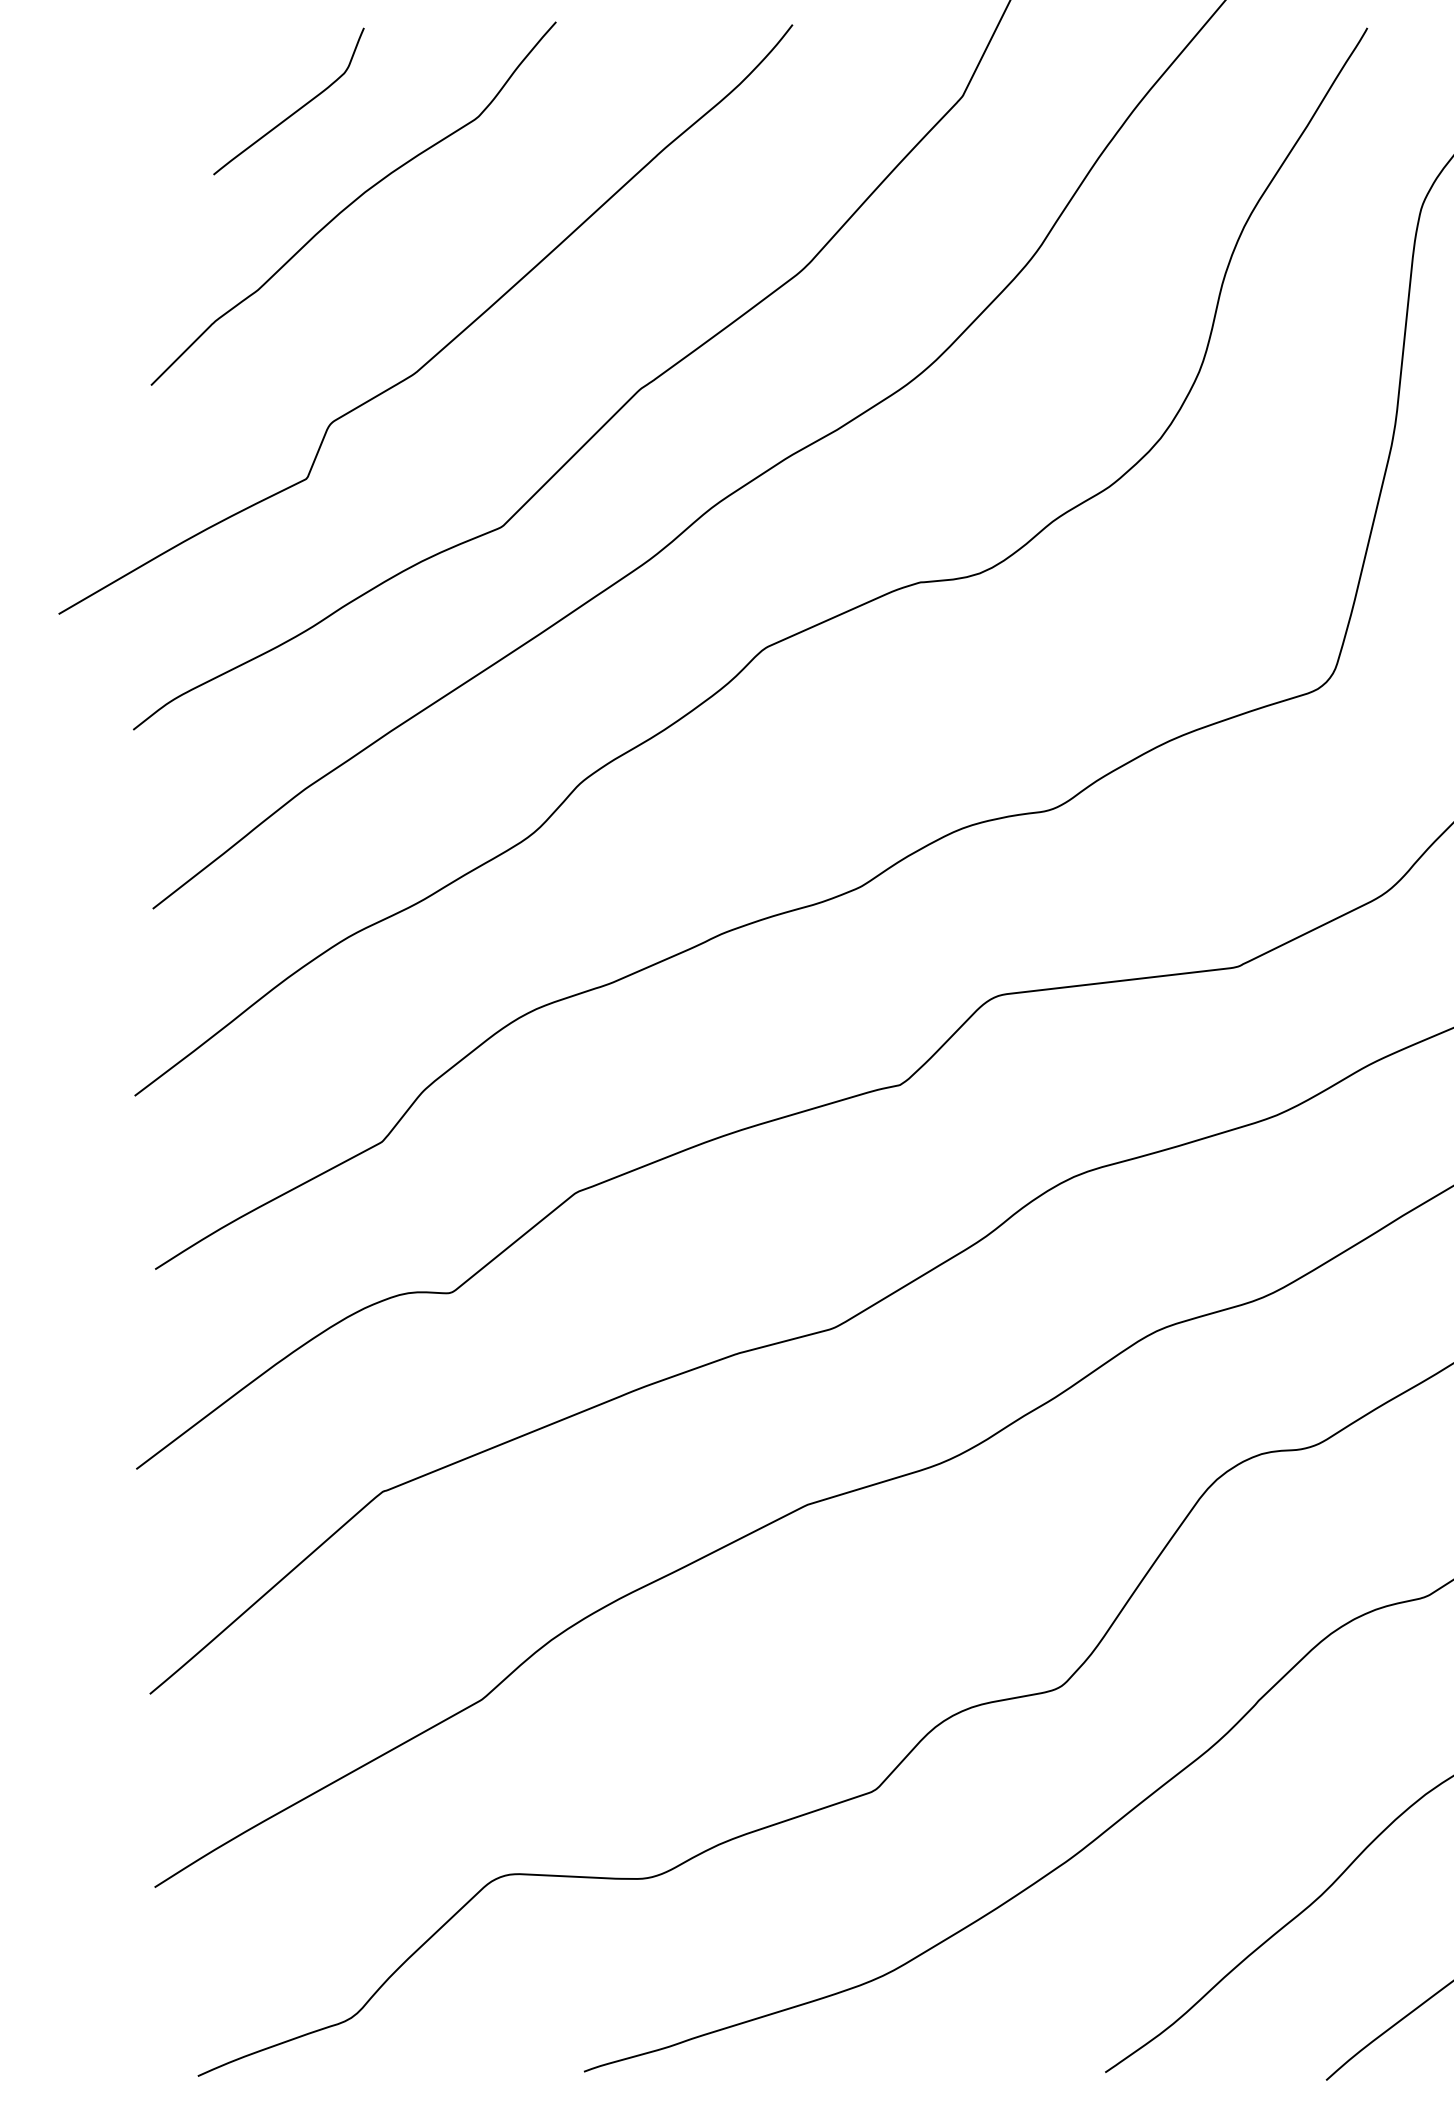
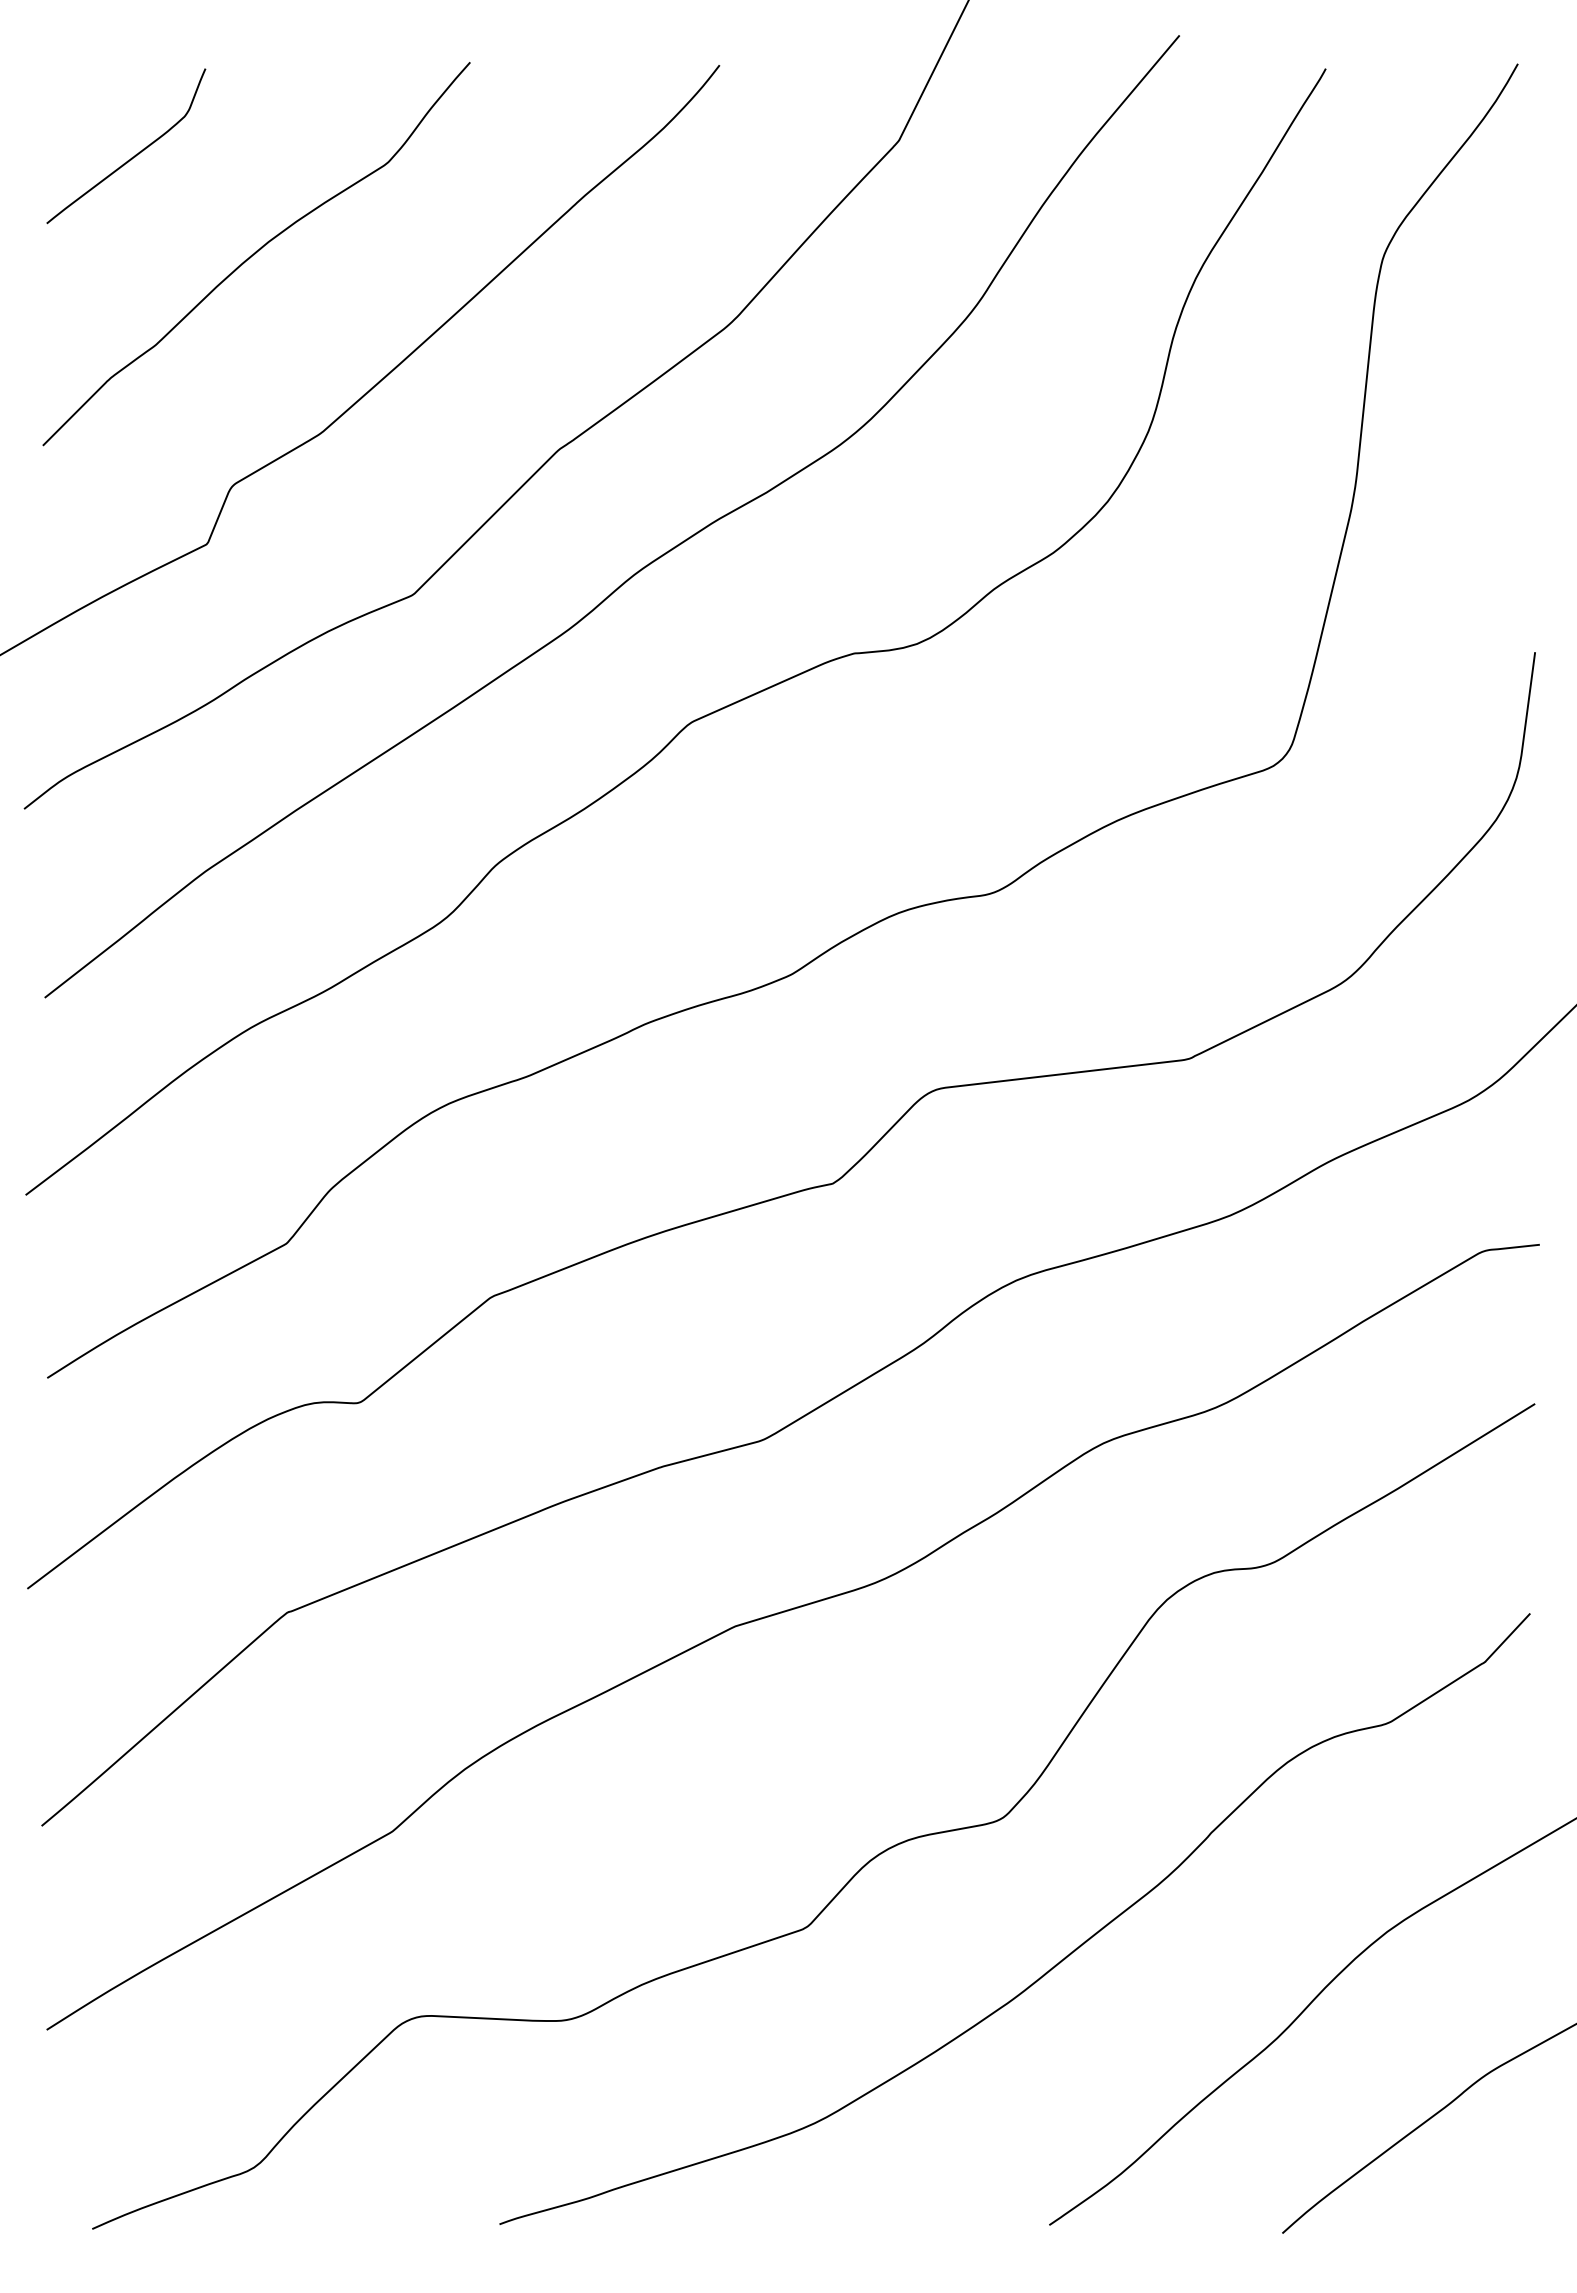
curve: (297, 109) -> (135, 154), moved

